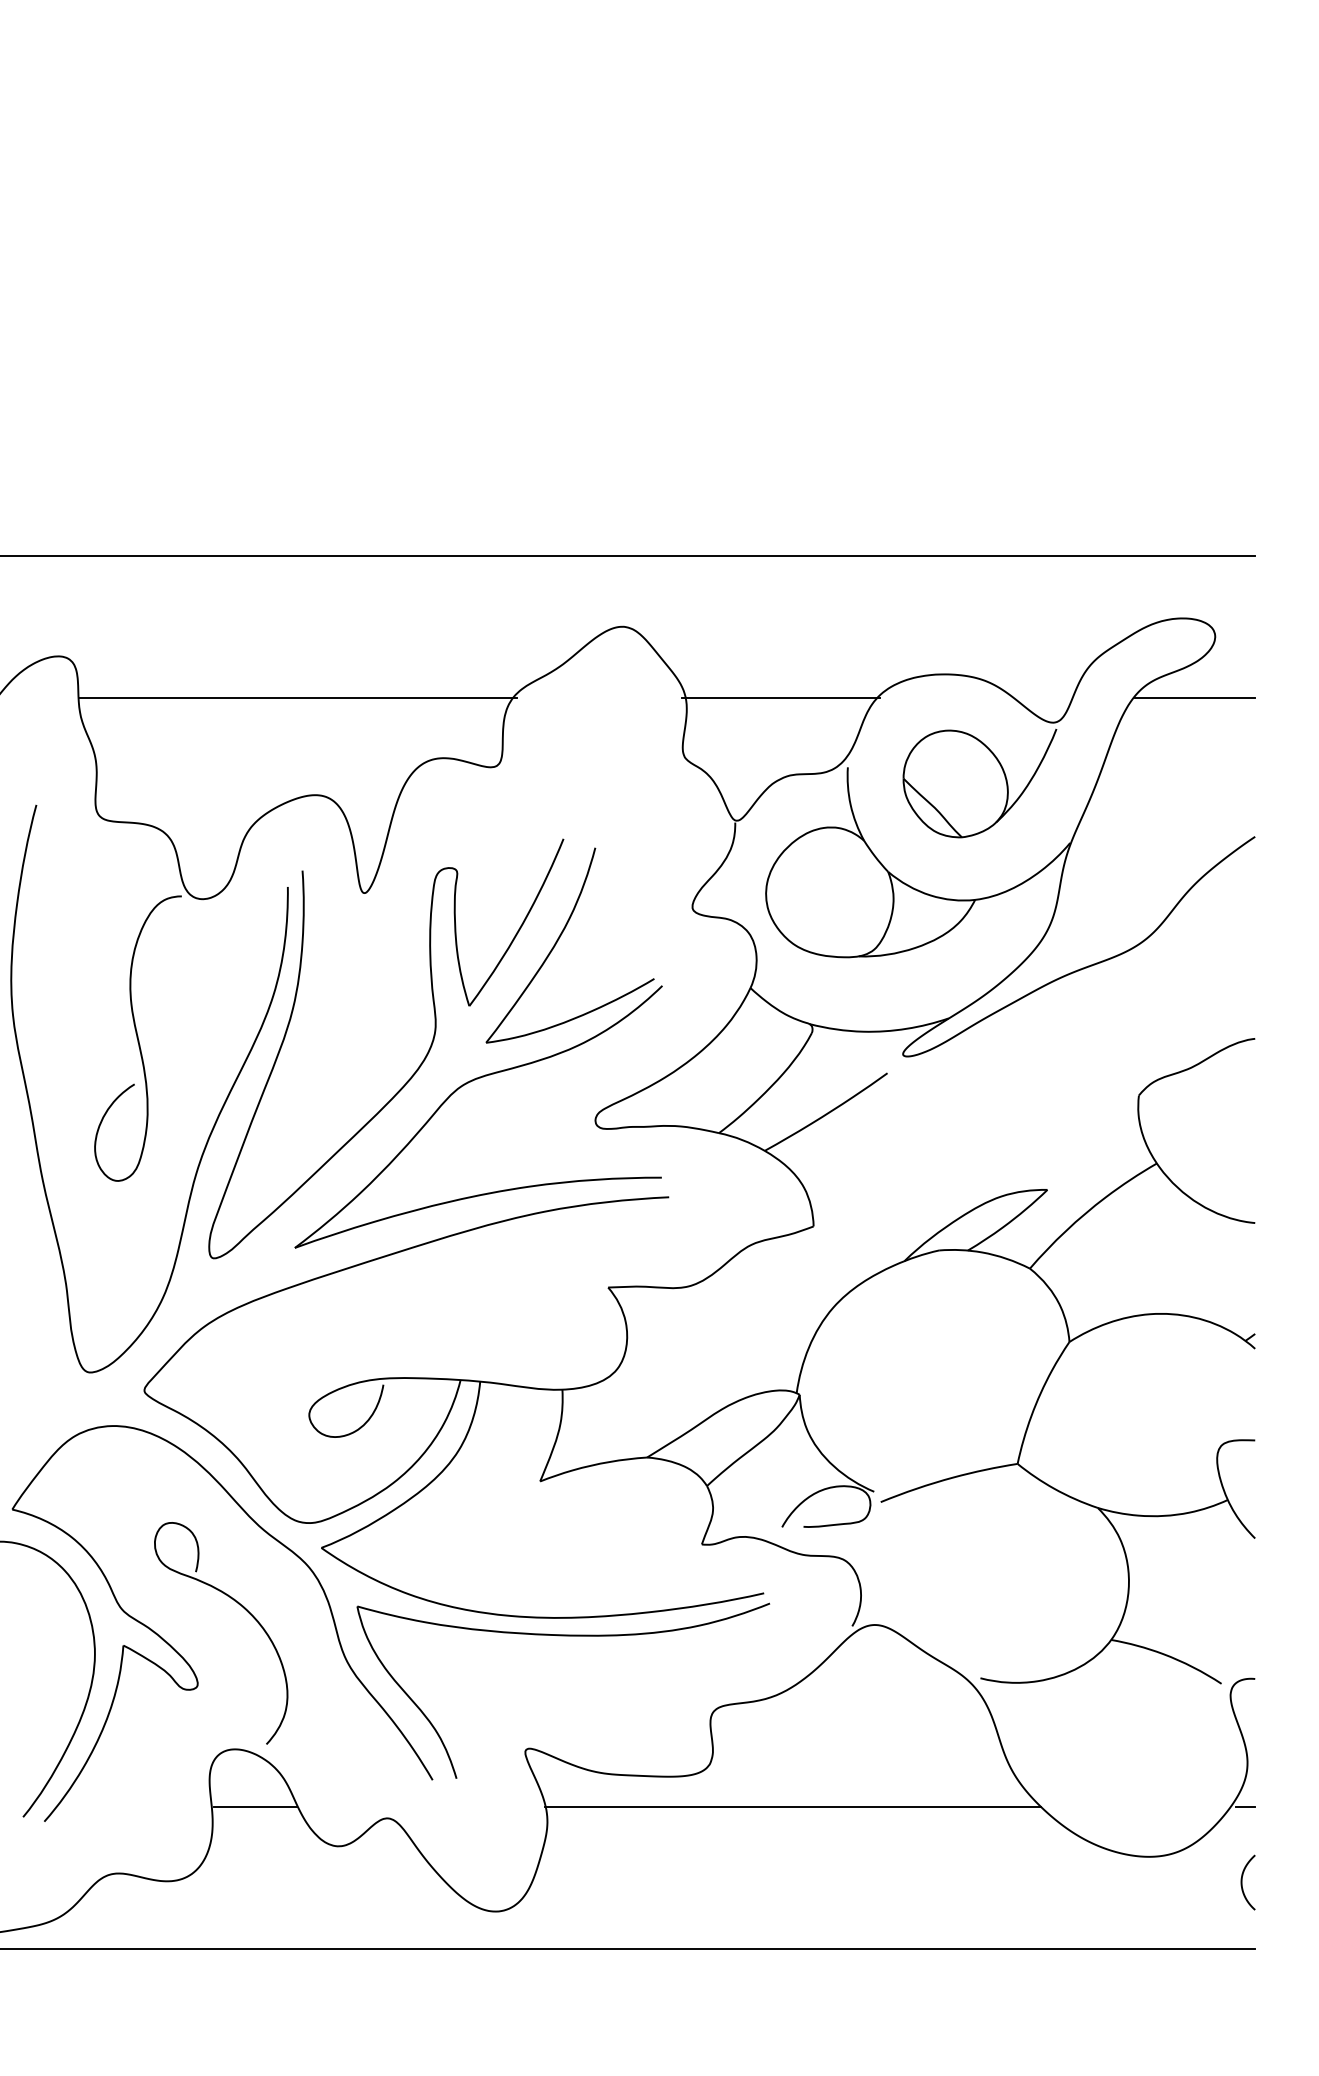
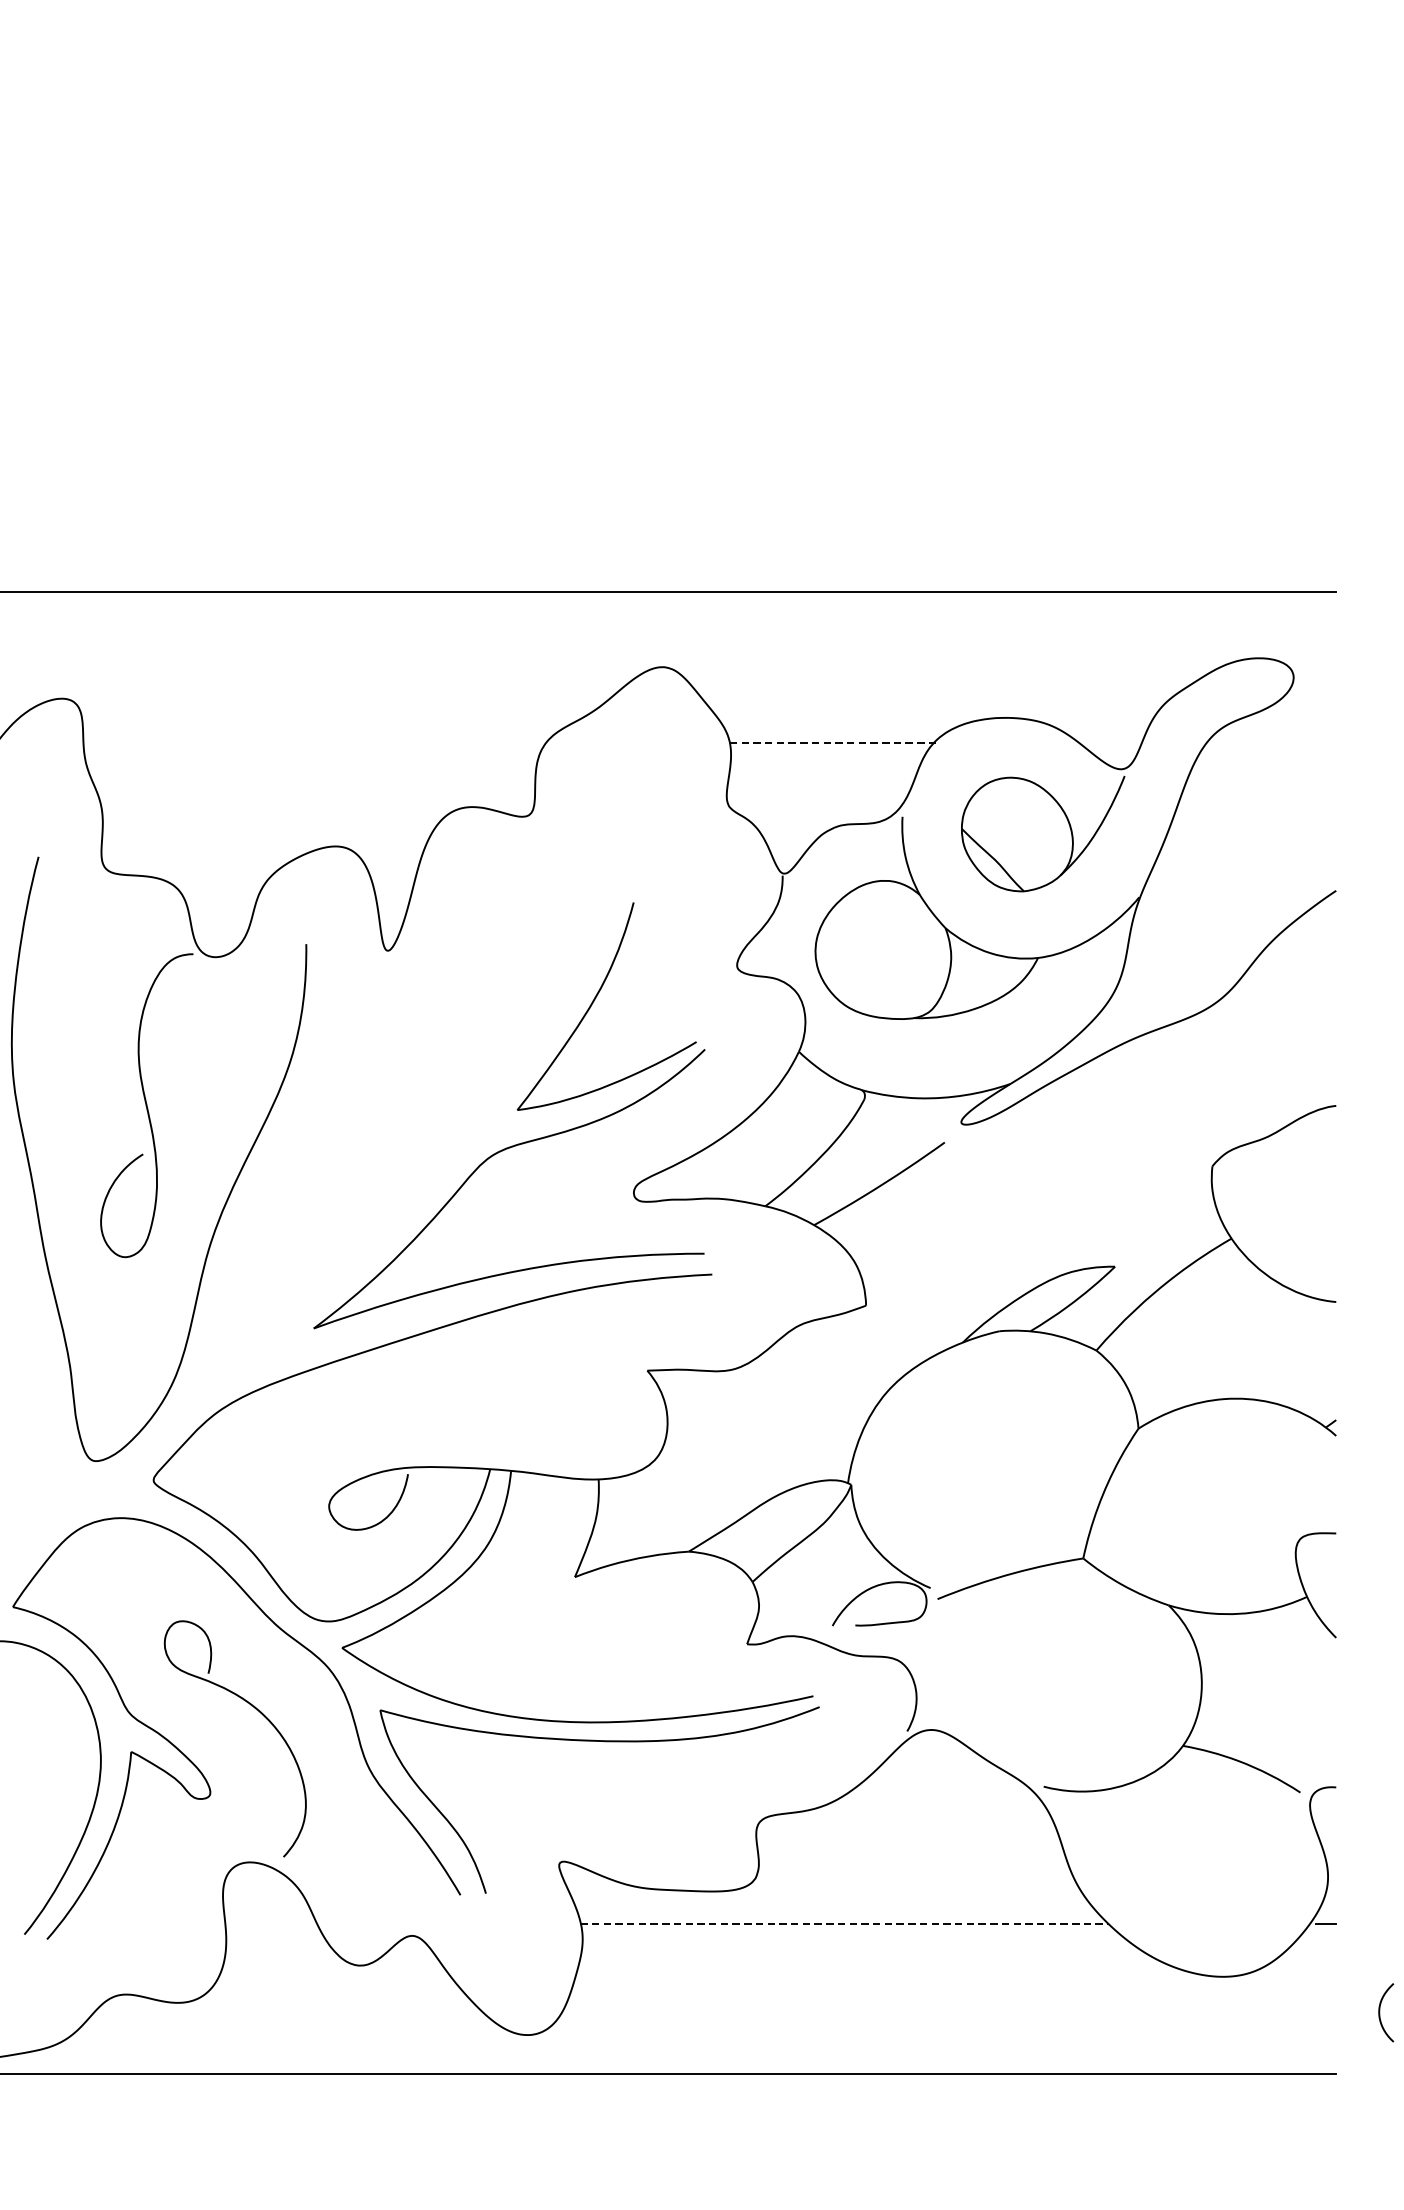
line: (297, 697) -> (316, 742), removed
line: (781, 697) -> (831, 742), solid -> dashed
line: (1194, 697) -> (1271, 742), removed
part: (415, 1070) -> (442, 1139), removed
line: (255, 1807) -> (271, 1924), removed
line: (793, 1807) -> (844, 1924), solid -> dashed
curve: (1242, 1882) -> (1380, 2012), moved

